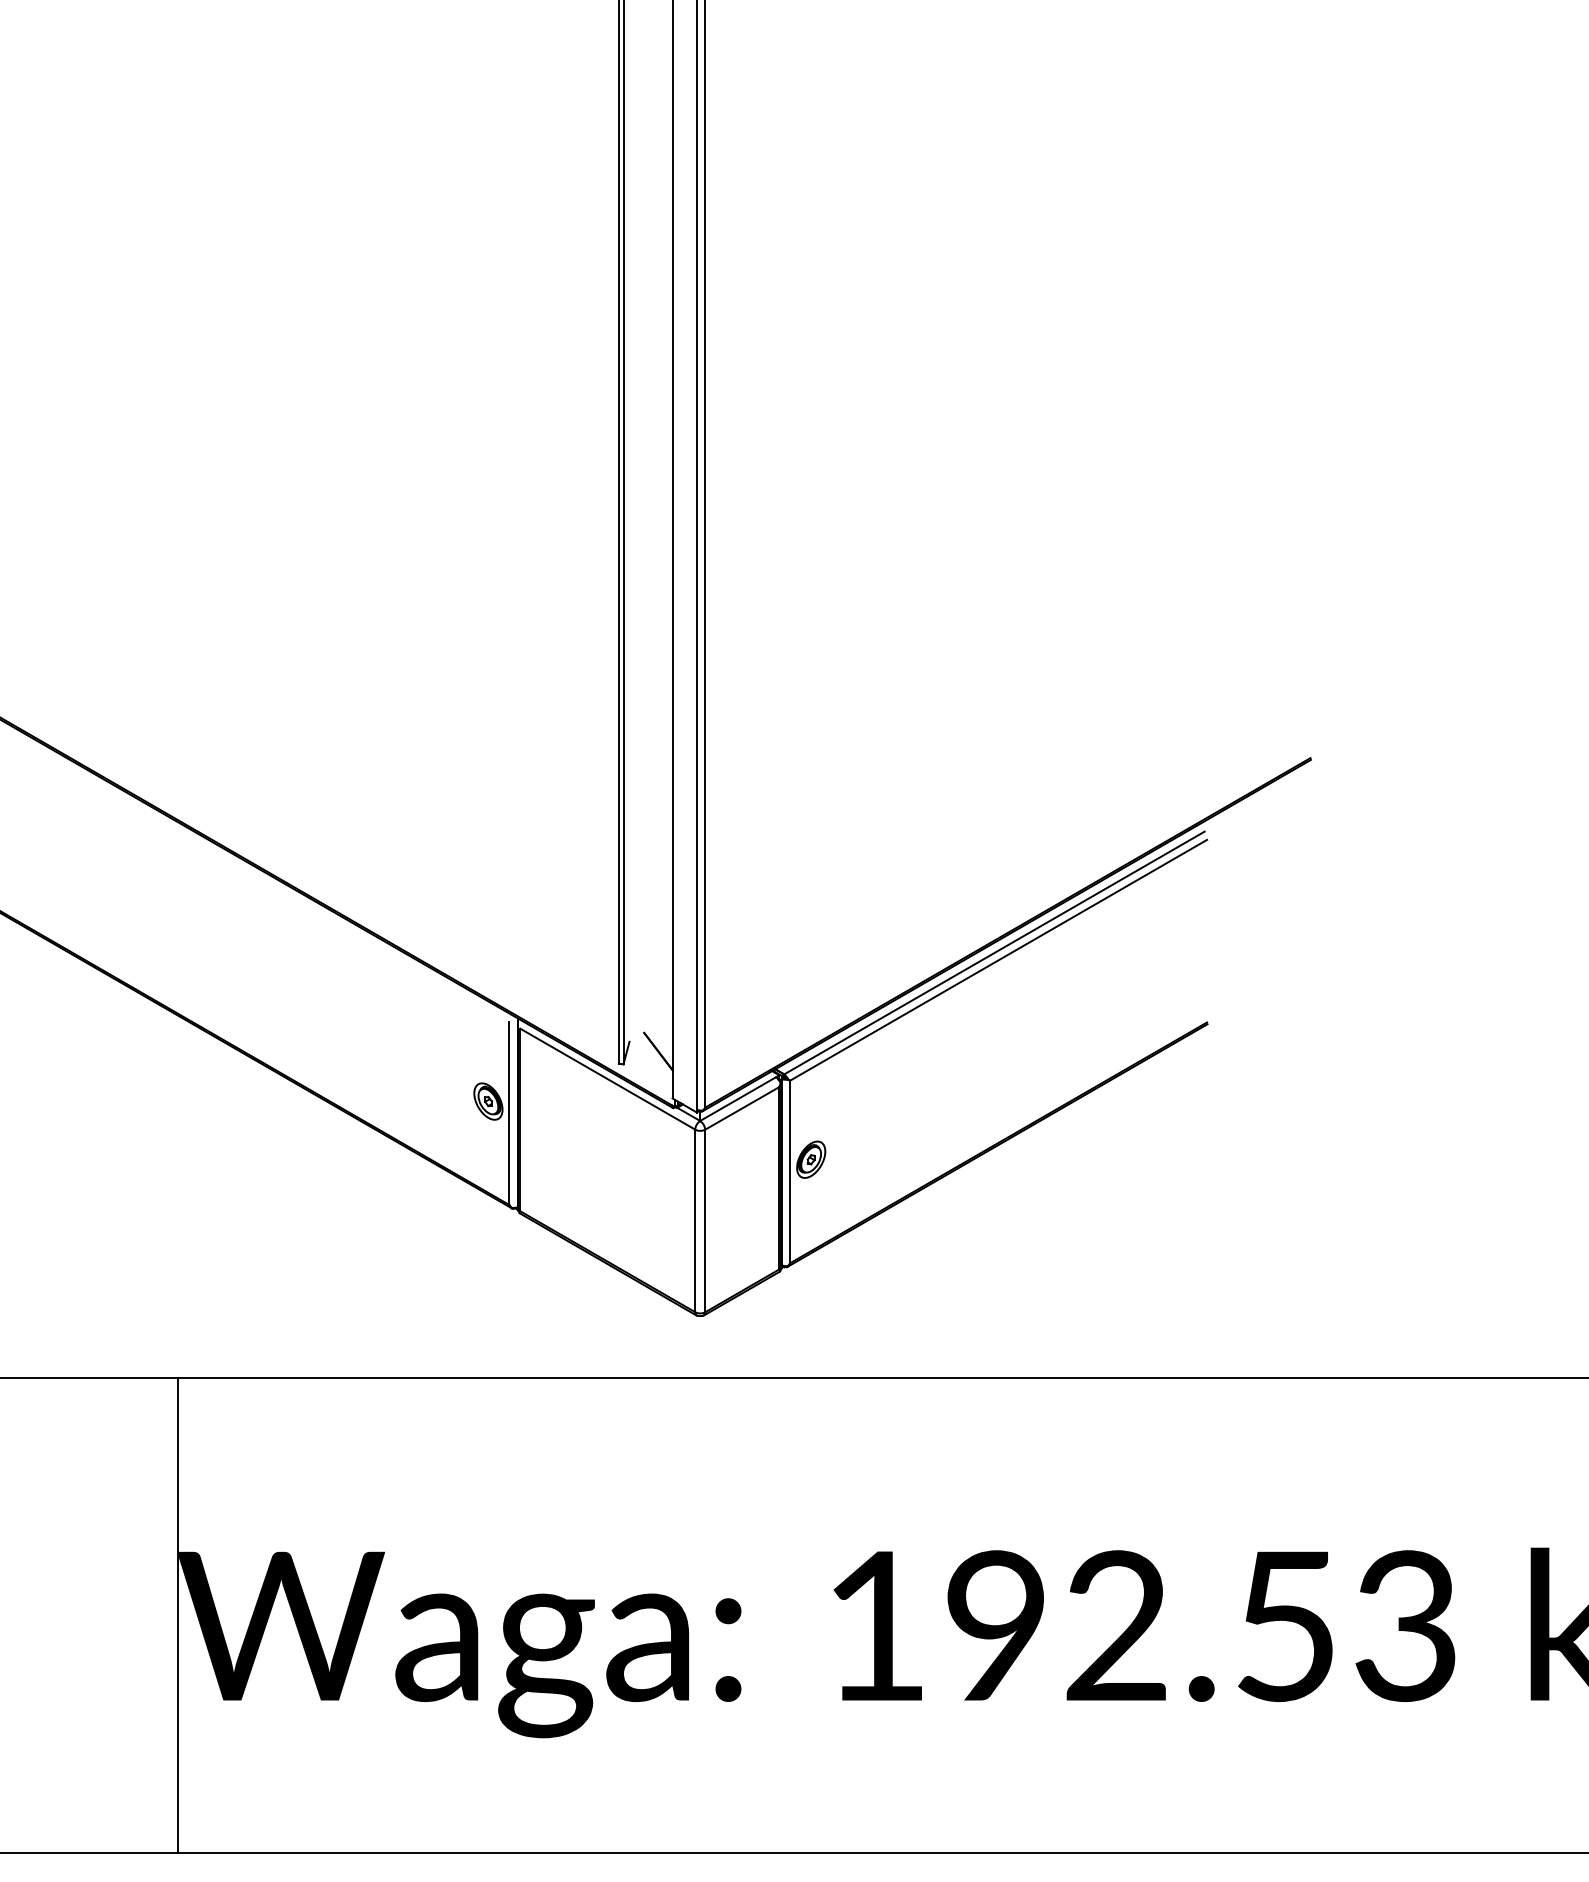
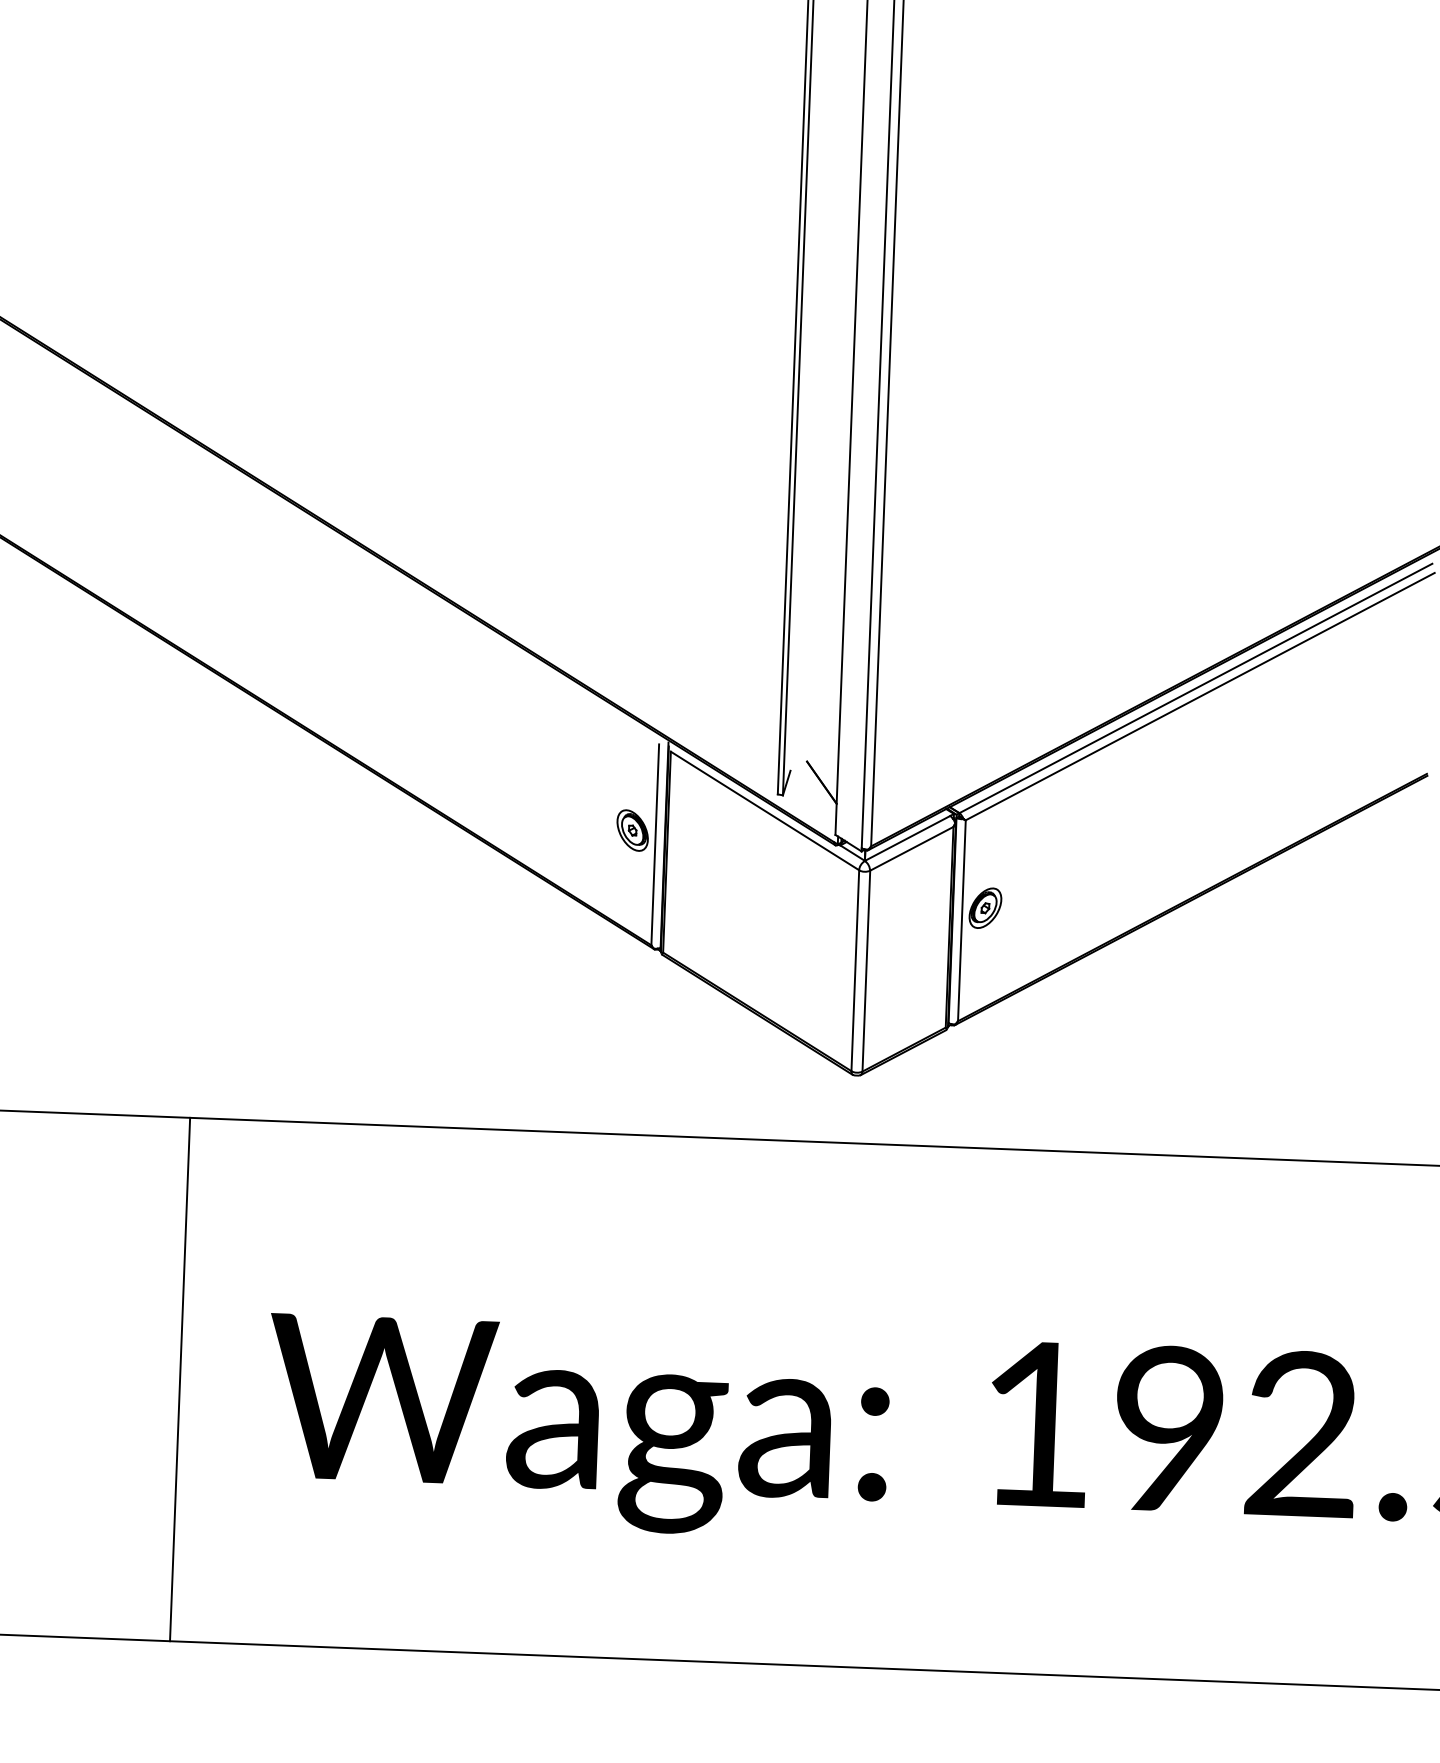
line: (177, 1615) -> (179, 1379), moved

